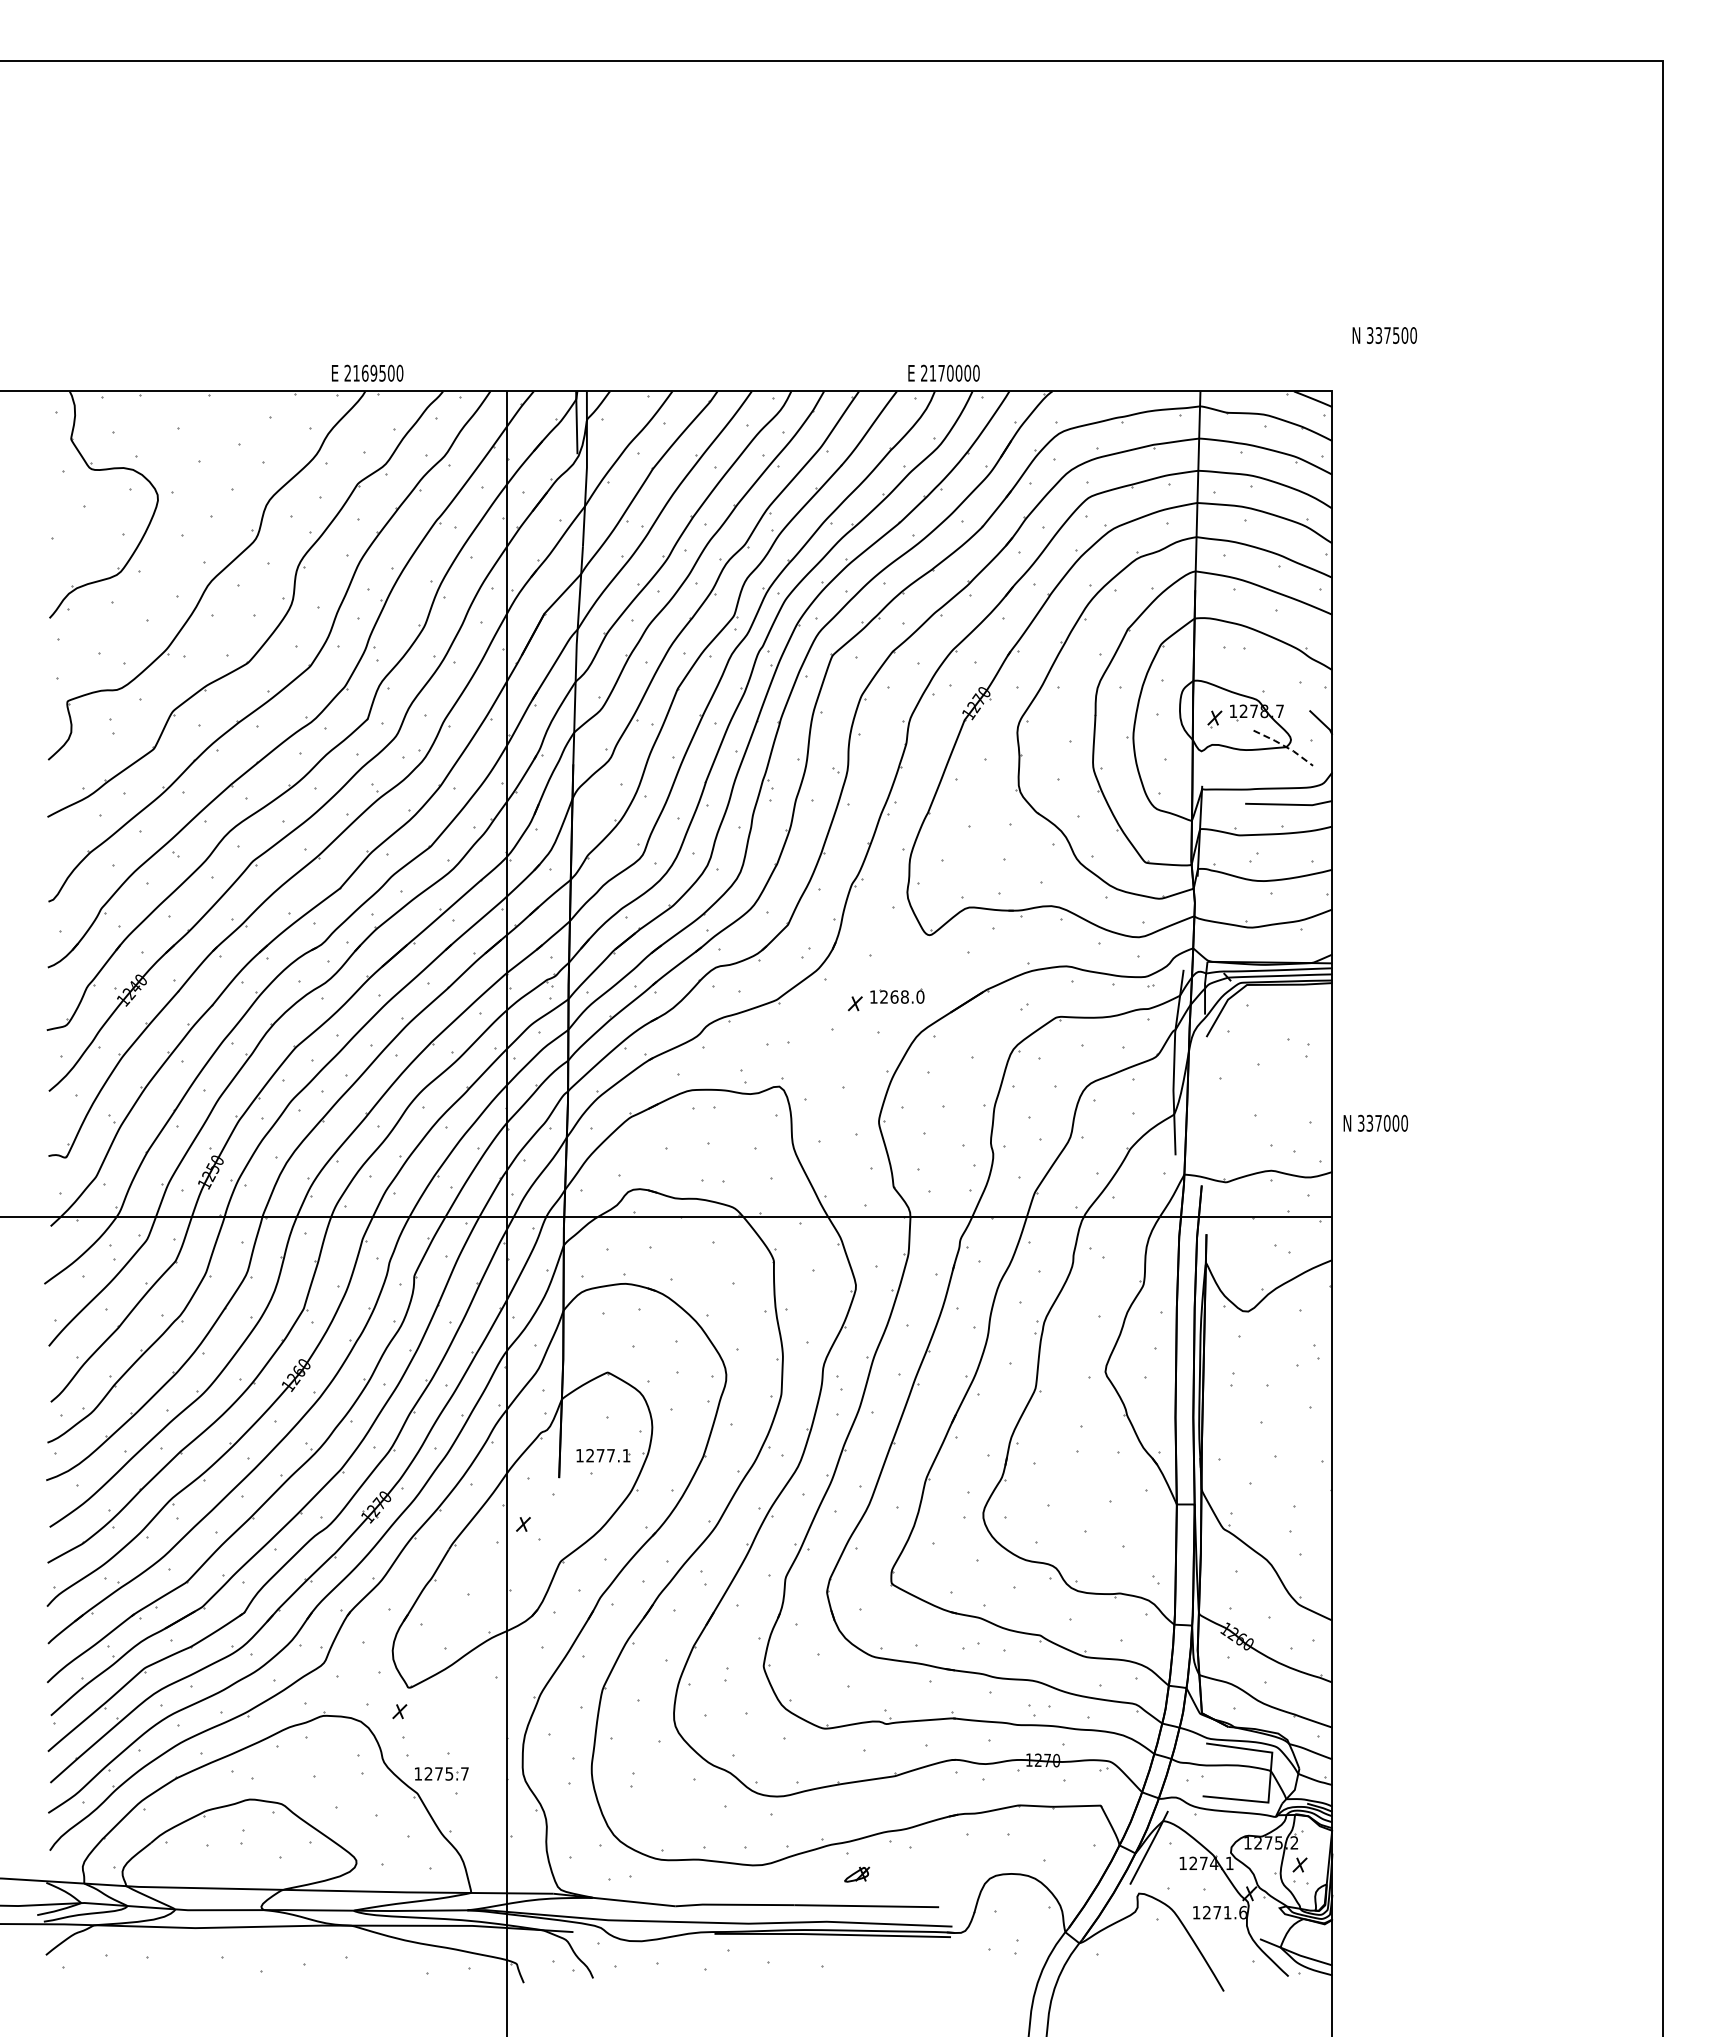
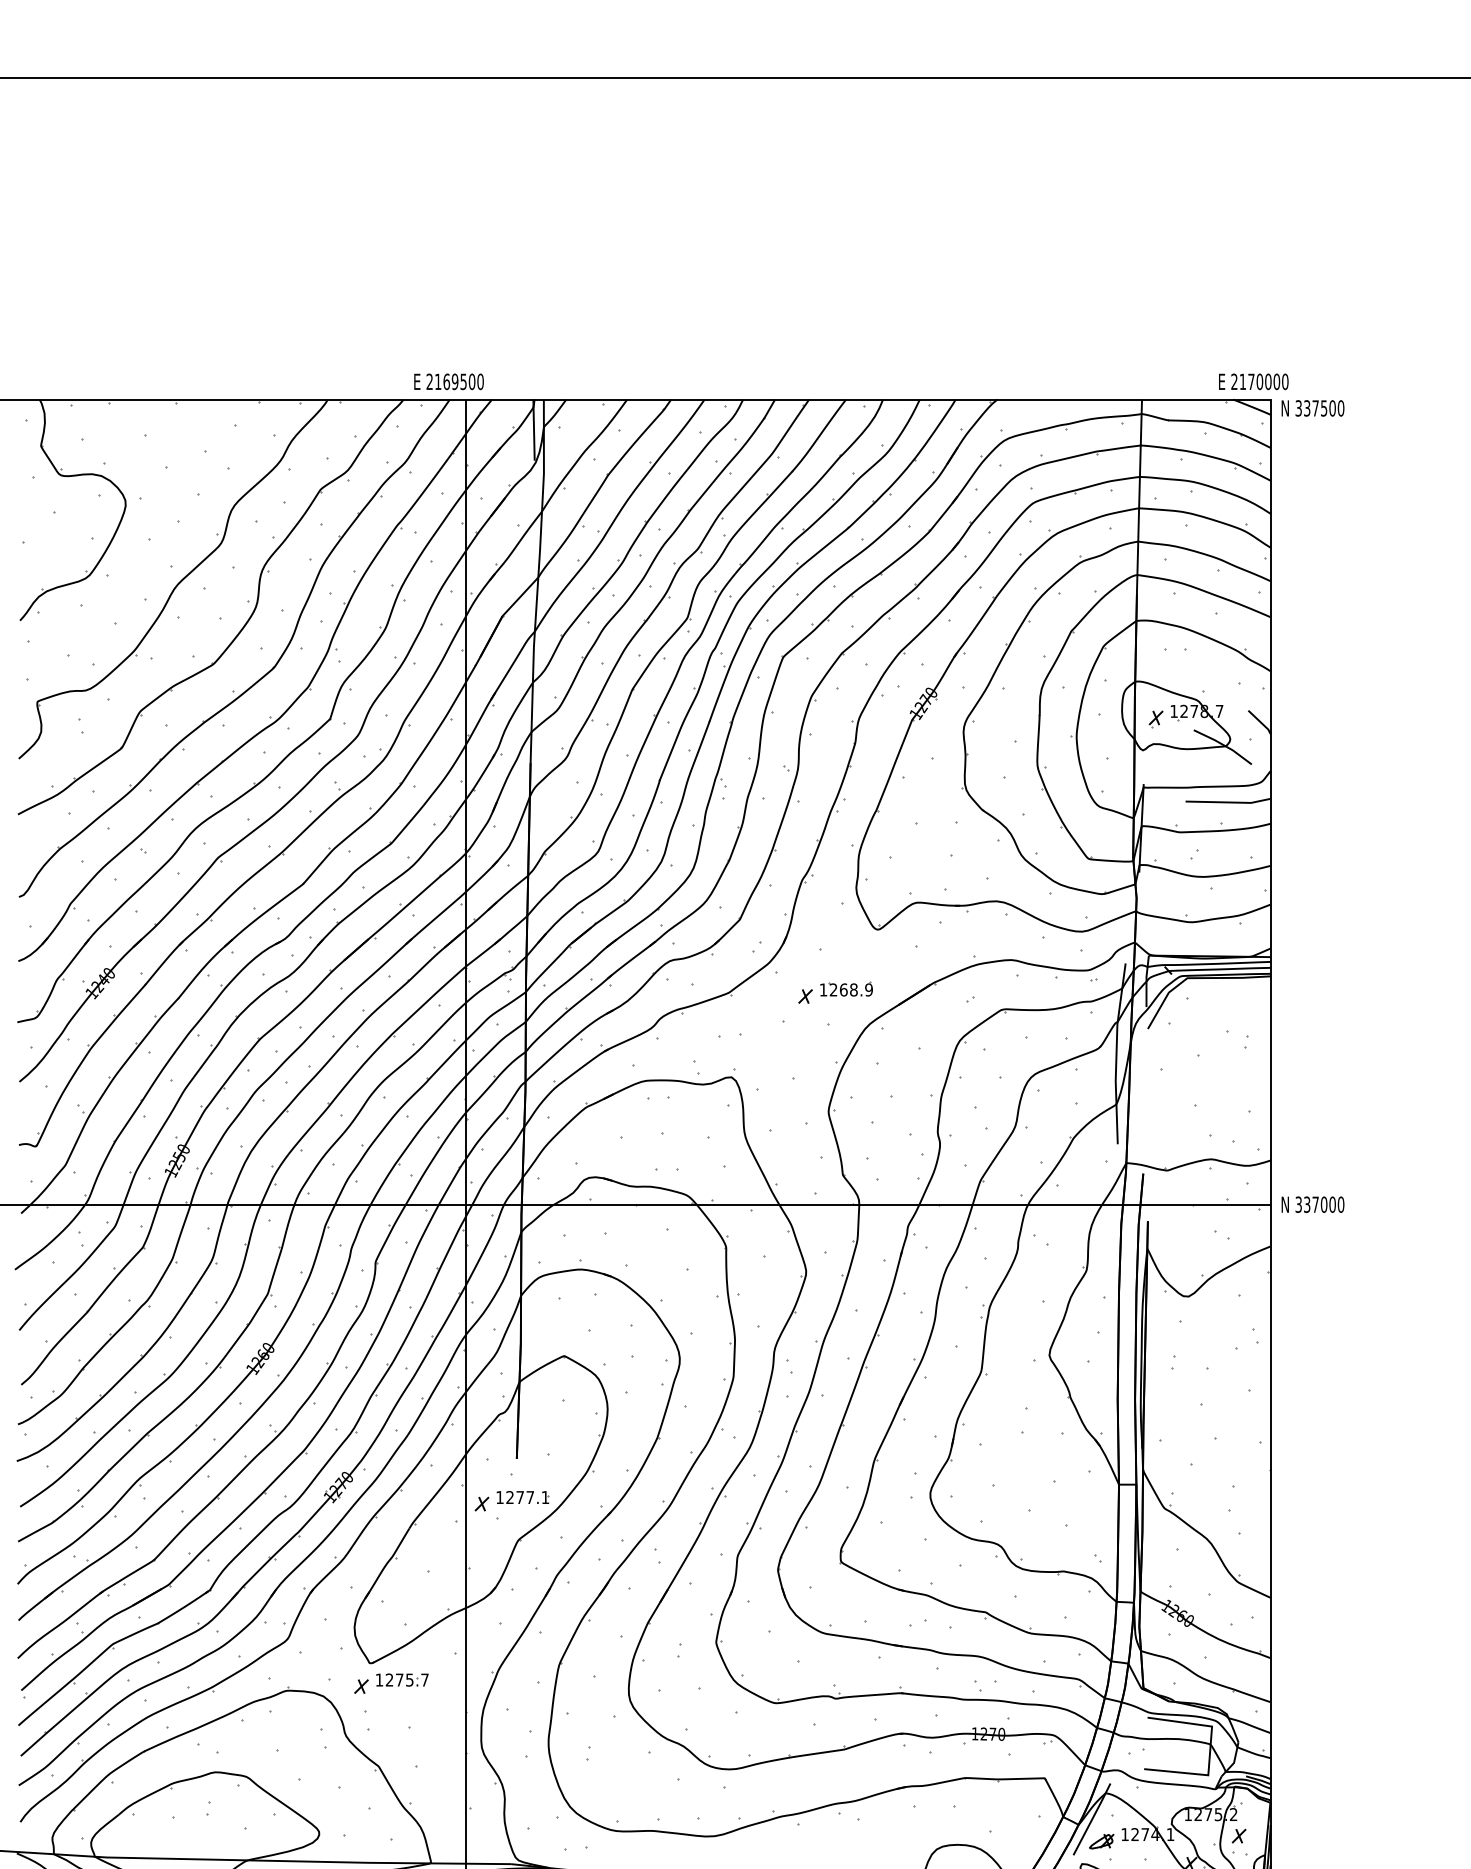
text: (1384, 335) -> (1312, 408), moved
text: (367, 372) -> (448, 381), moved
text: (943, 372) -> (1253, 381), moved
line: (1285, 746) -> (1224, 745), dashed -> solid
text: (920, 996) -> (869, 989), 1268.0 -> 1268.9
text: (1375, 1122) -> (1312, 1203), moved
part: (603, 1455) -> (523, 1497), moved
part: (441, 1773) -> (402, 1679), moved
part: (857, 1874) -> (1102, 1841), moved

